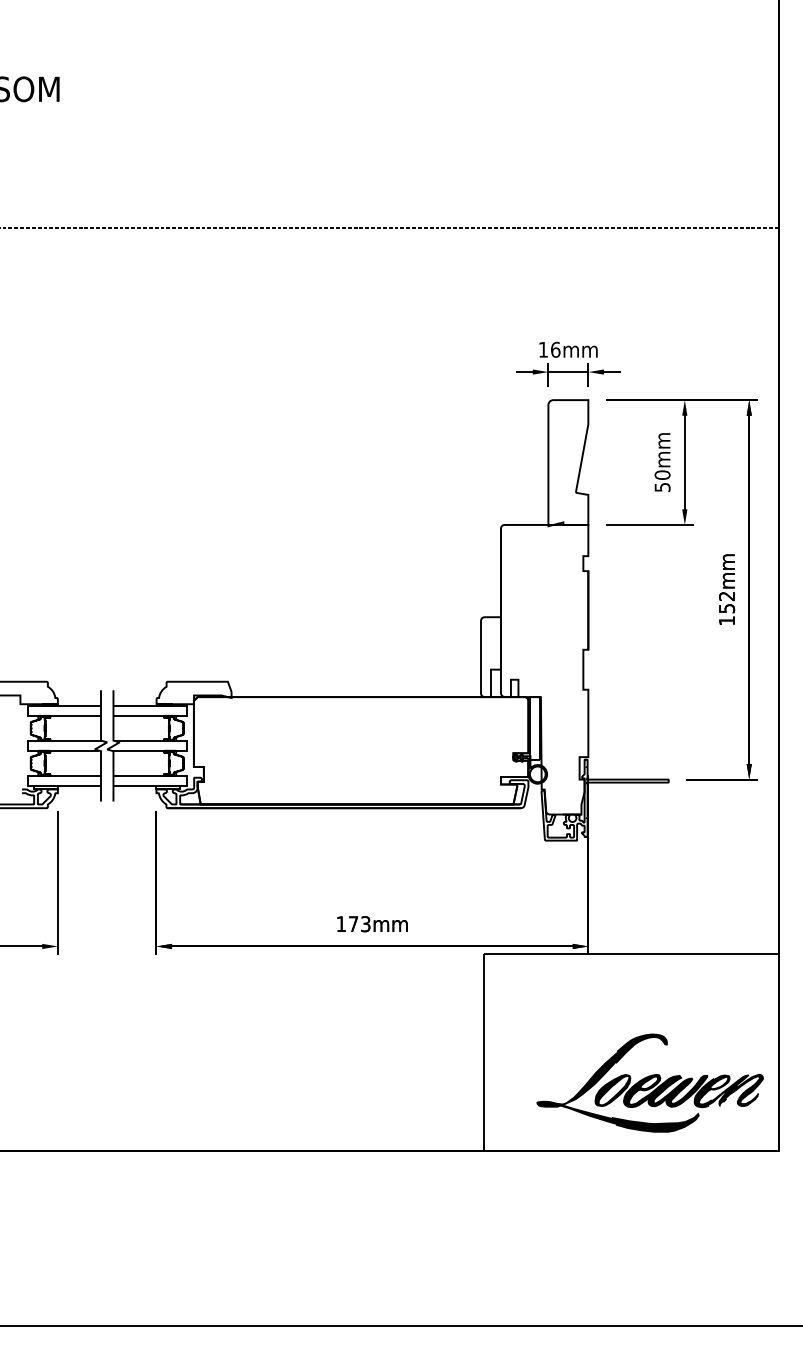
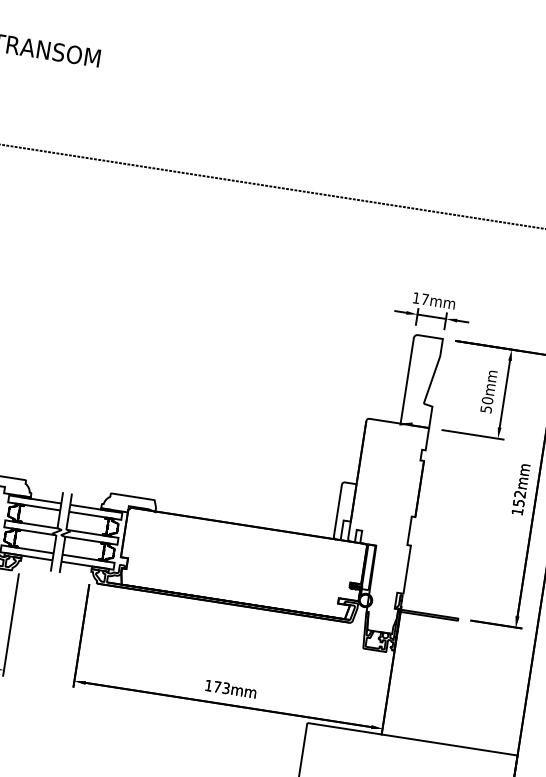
text: (555, 349) -> (425, 299), 16mm -> 17mm

